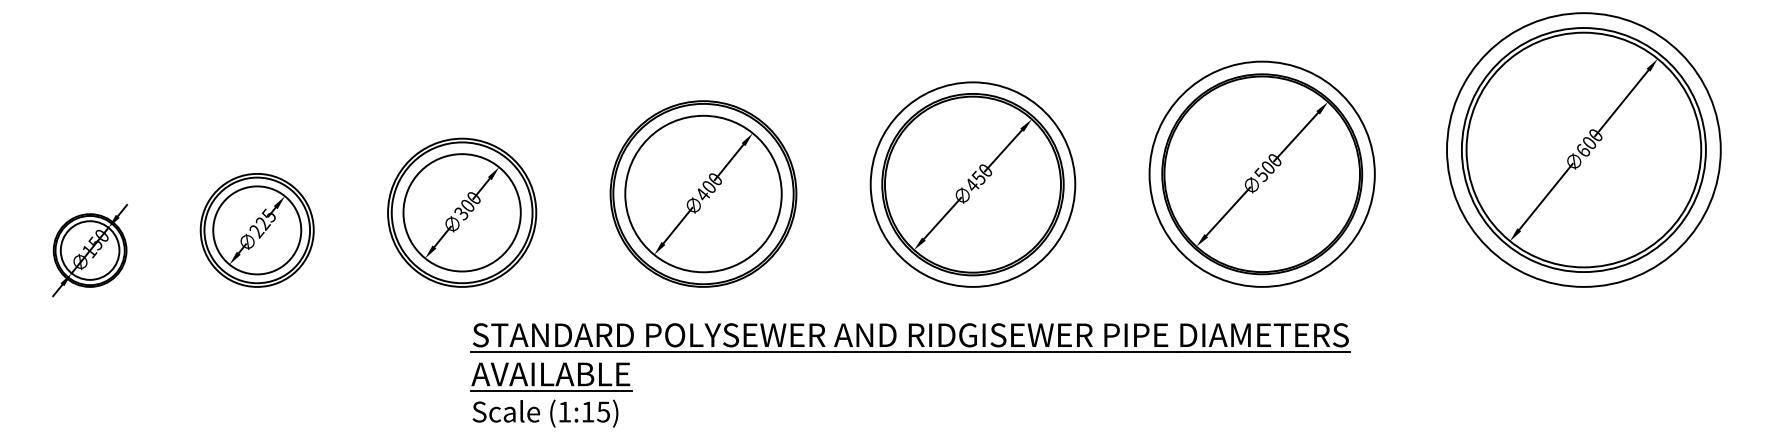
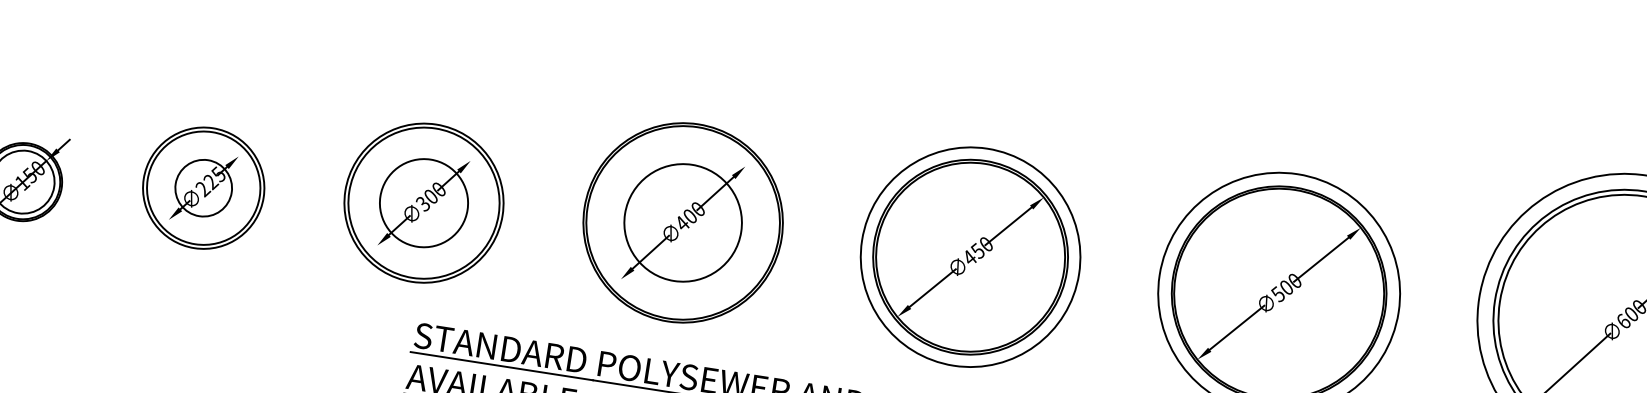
circle: (703, 193) -> (683, 222), size x0.7
circle: (461, 212) -> (423, 202), size x0.7
circle: (257, 230) -> (203, 188), size x0.6

